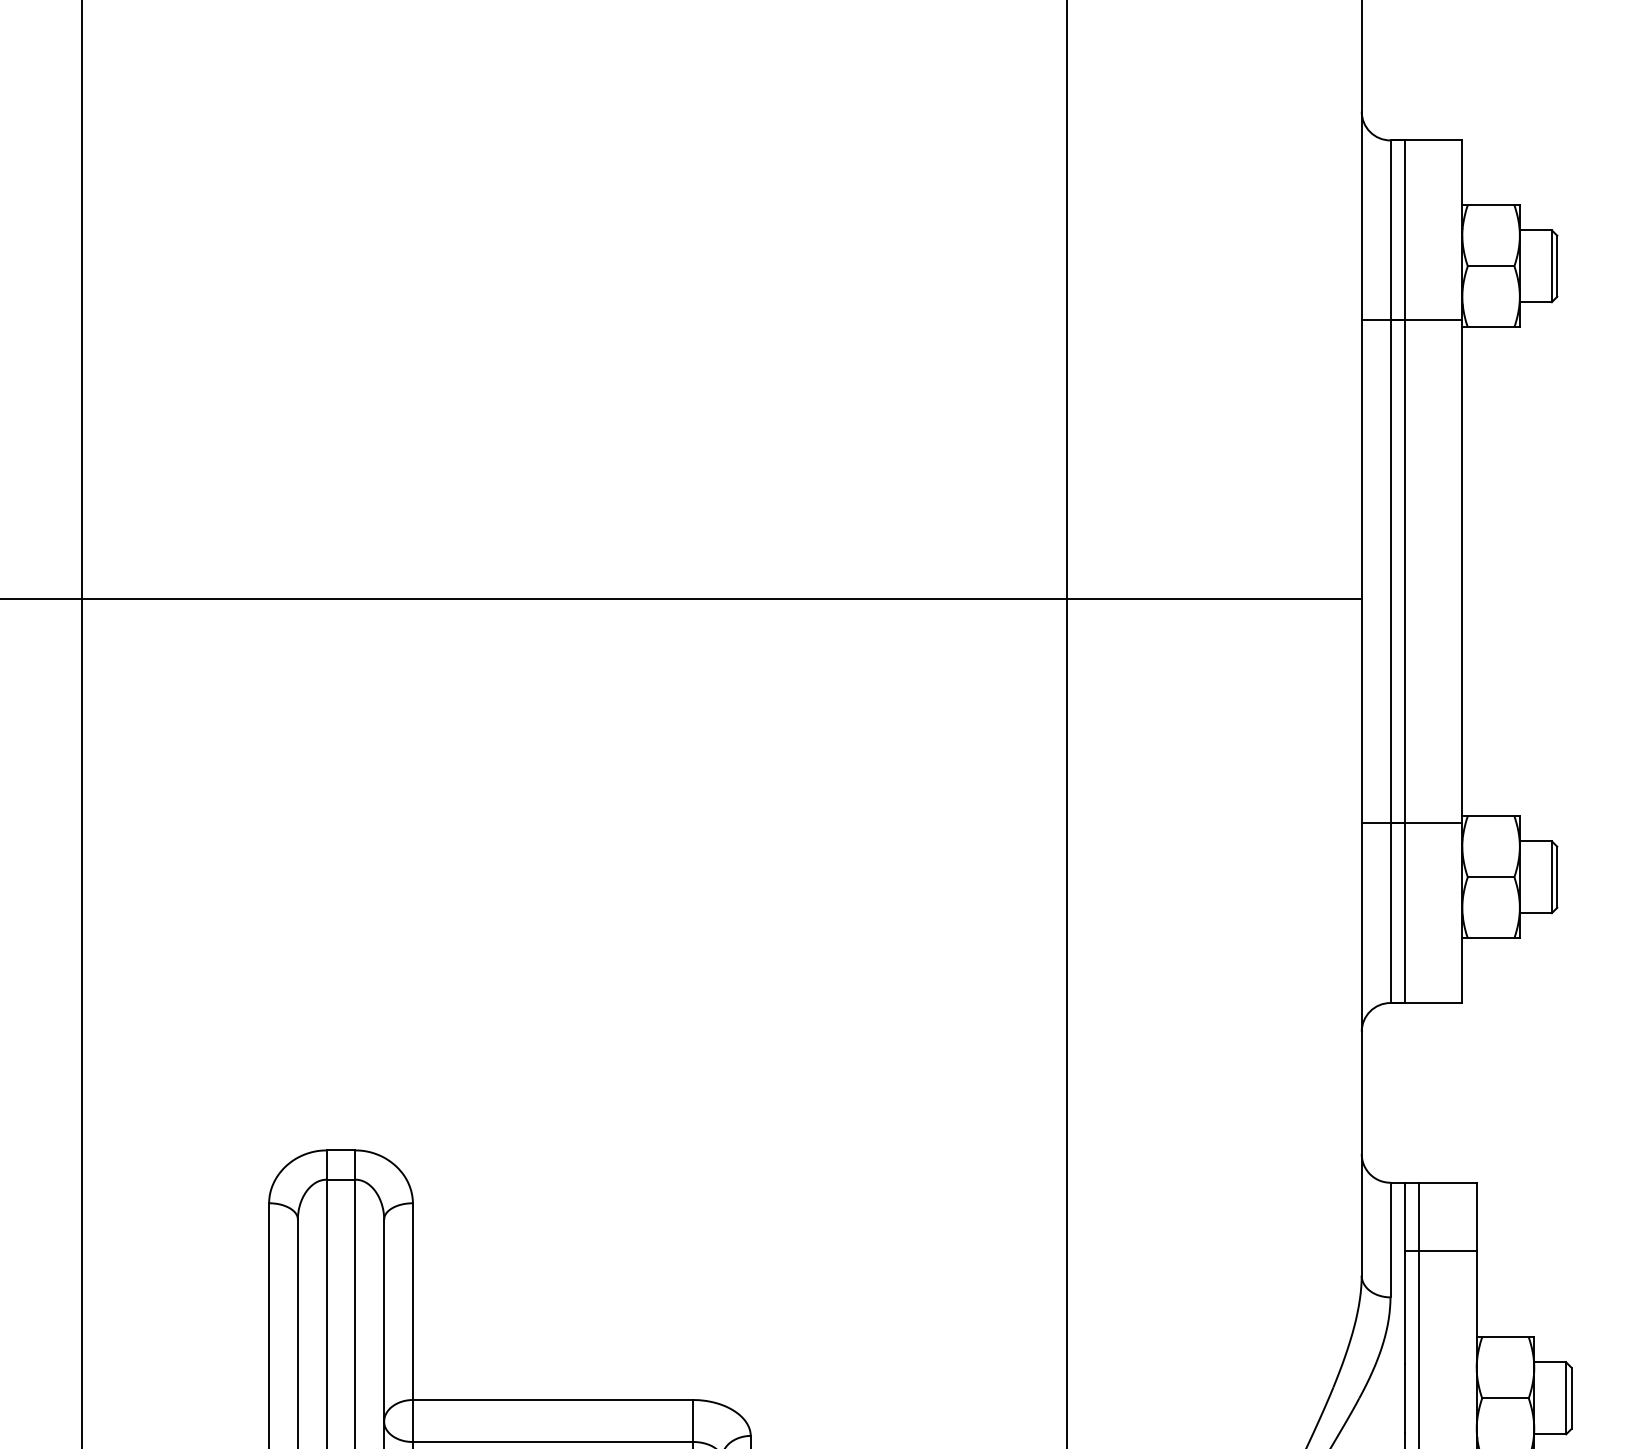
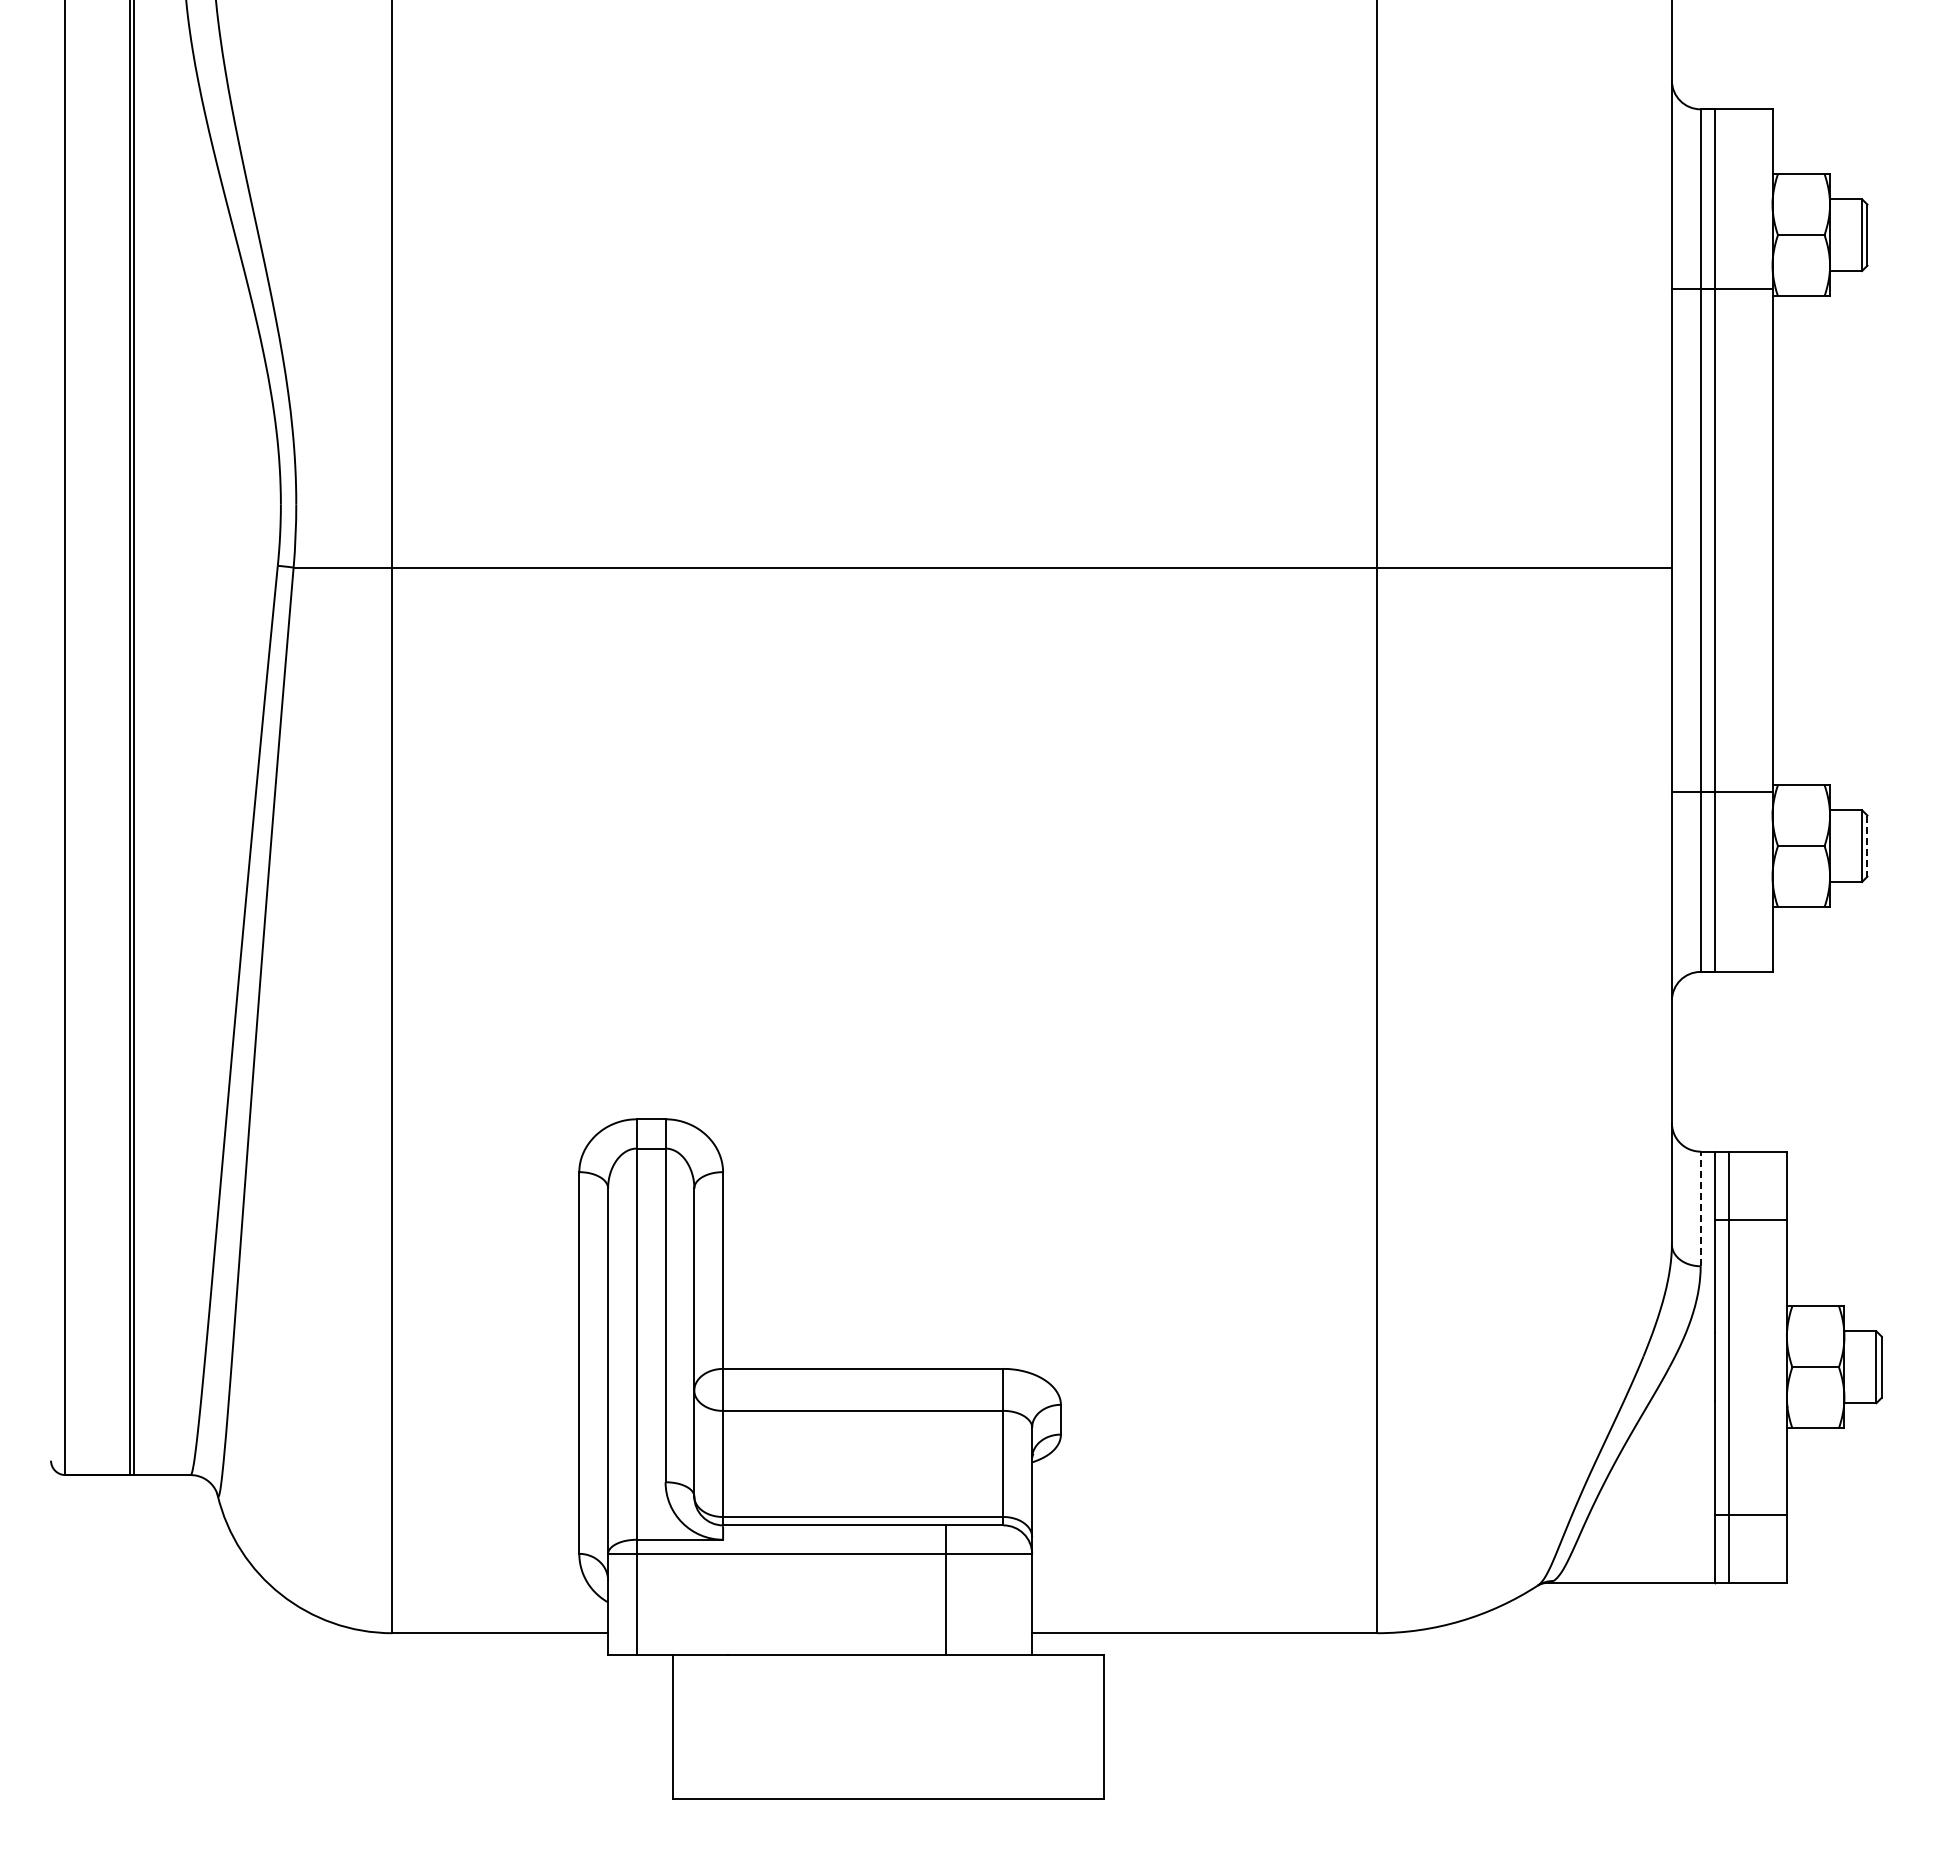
line: (1557, 877) -> (1867, 846), solid -> dashed
line: (1390, 1239) -> (1700, 1208), solid -> dashed

